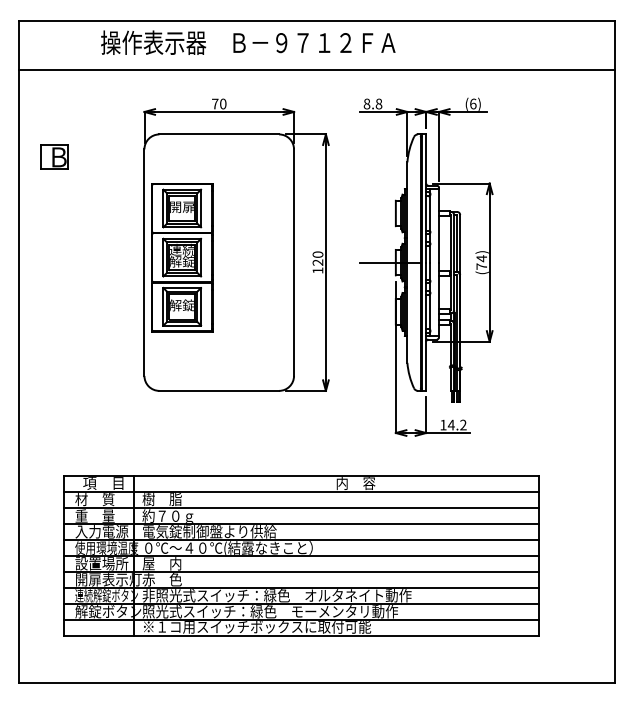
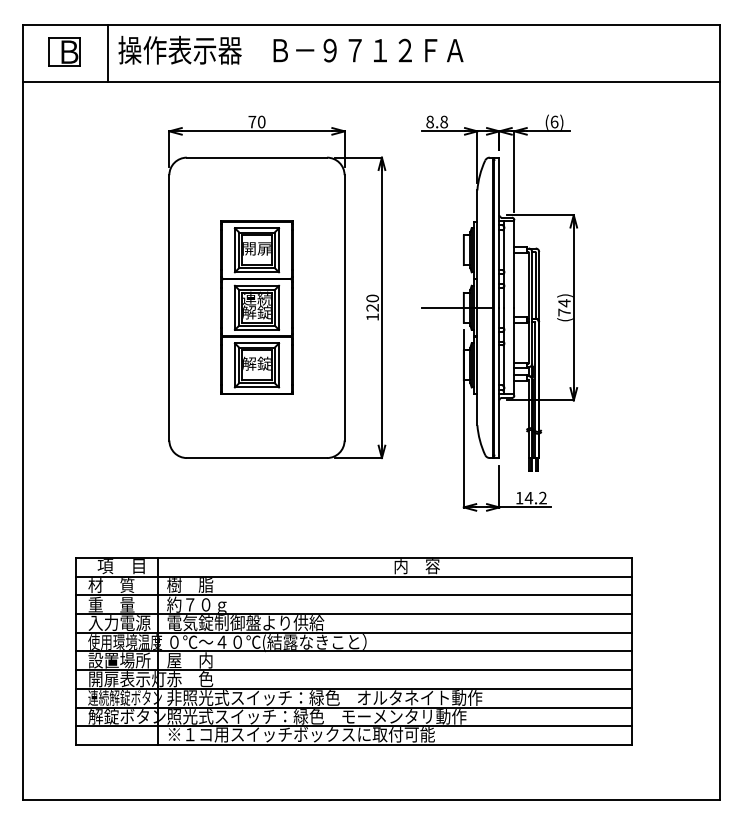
line: (91, 45) -> (107, 53), added
part: (54, 156) -> (64, 51), moved
part: (182, 257) -> (257, 307), moved

